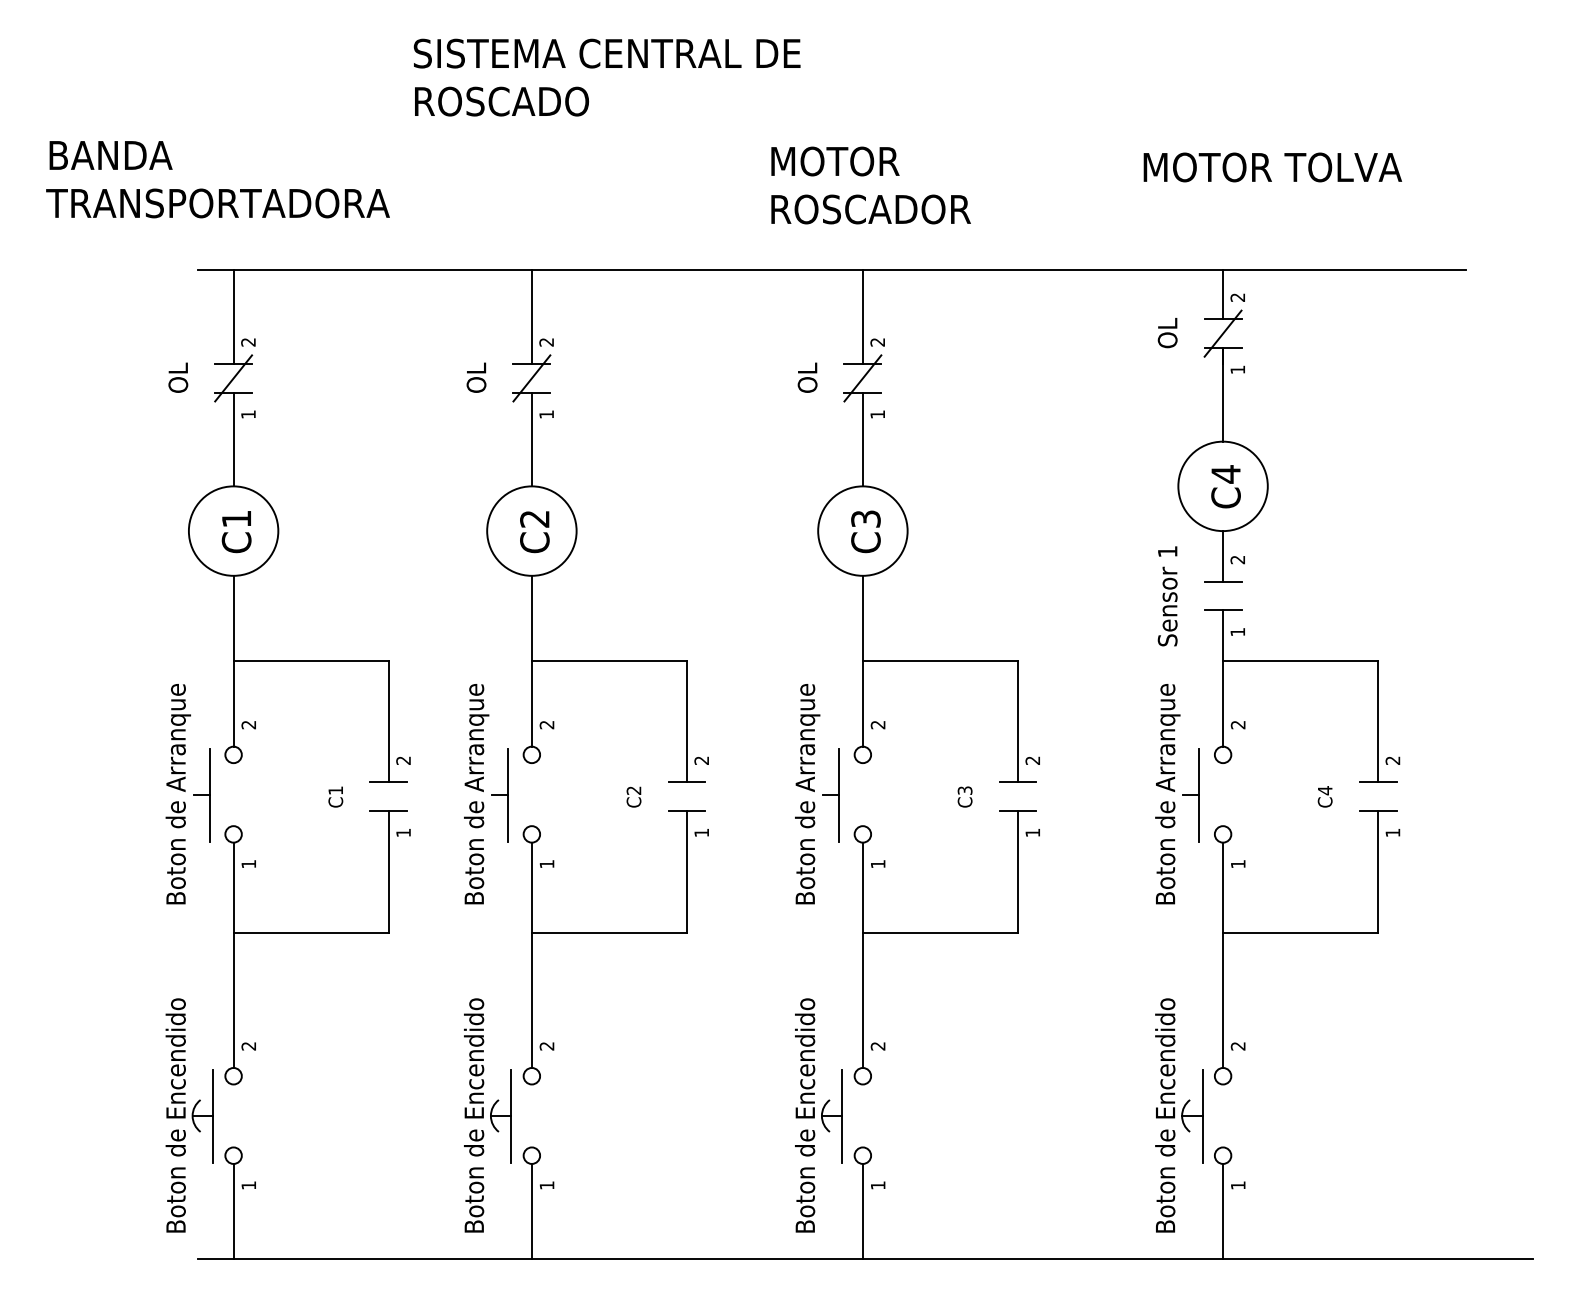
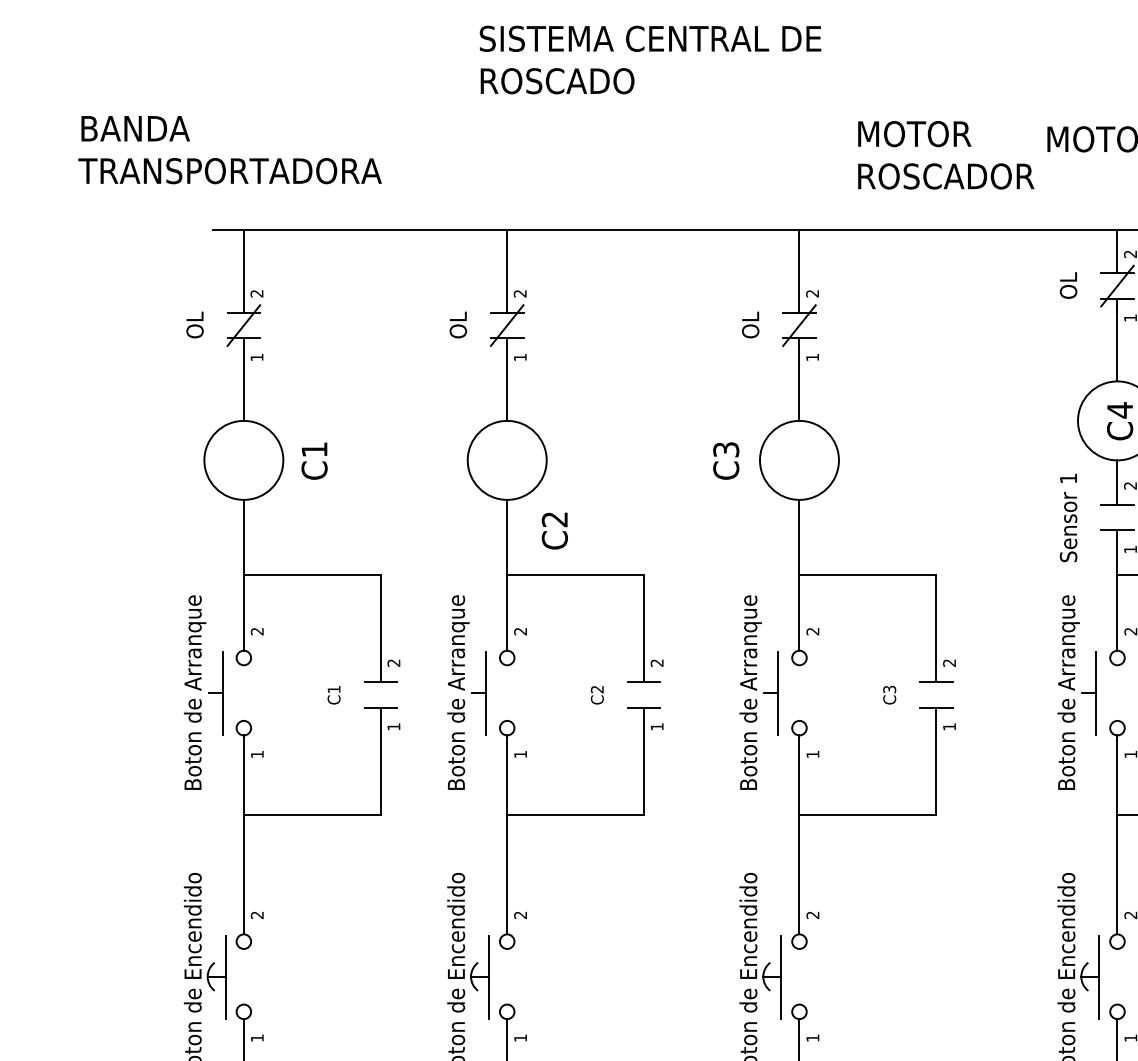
text: (606, 77) -> (649, 59), moved
text: (870, 185) -> (945, 155), moved
text: (865, 531) -> (725, 460), moved
text: (236, 532) -> (314, 461), moved
text: (534, 532) -> (554, 531), moved

